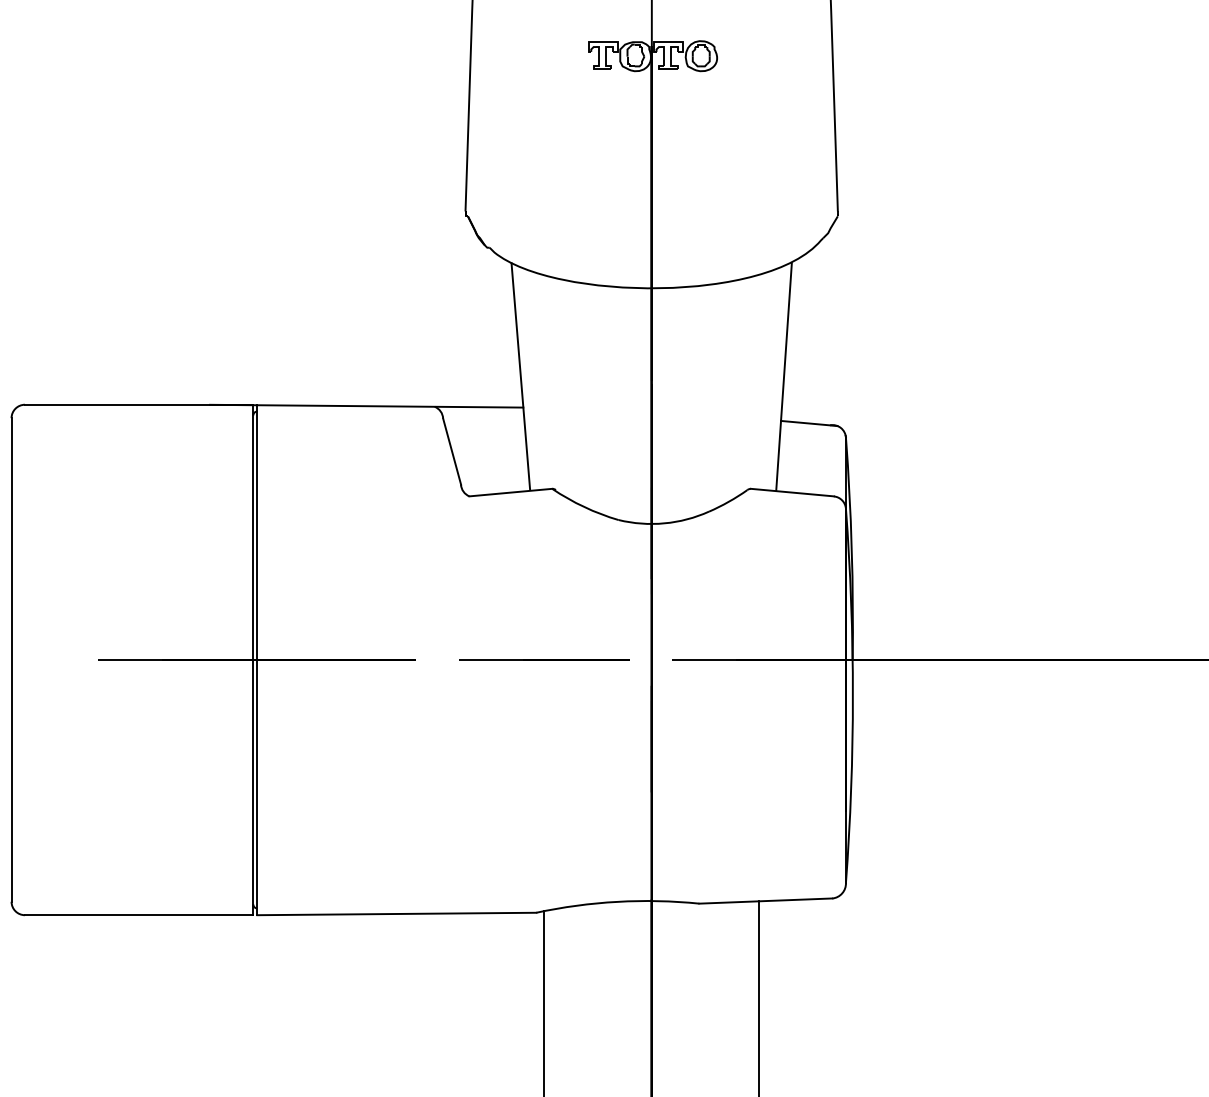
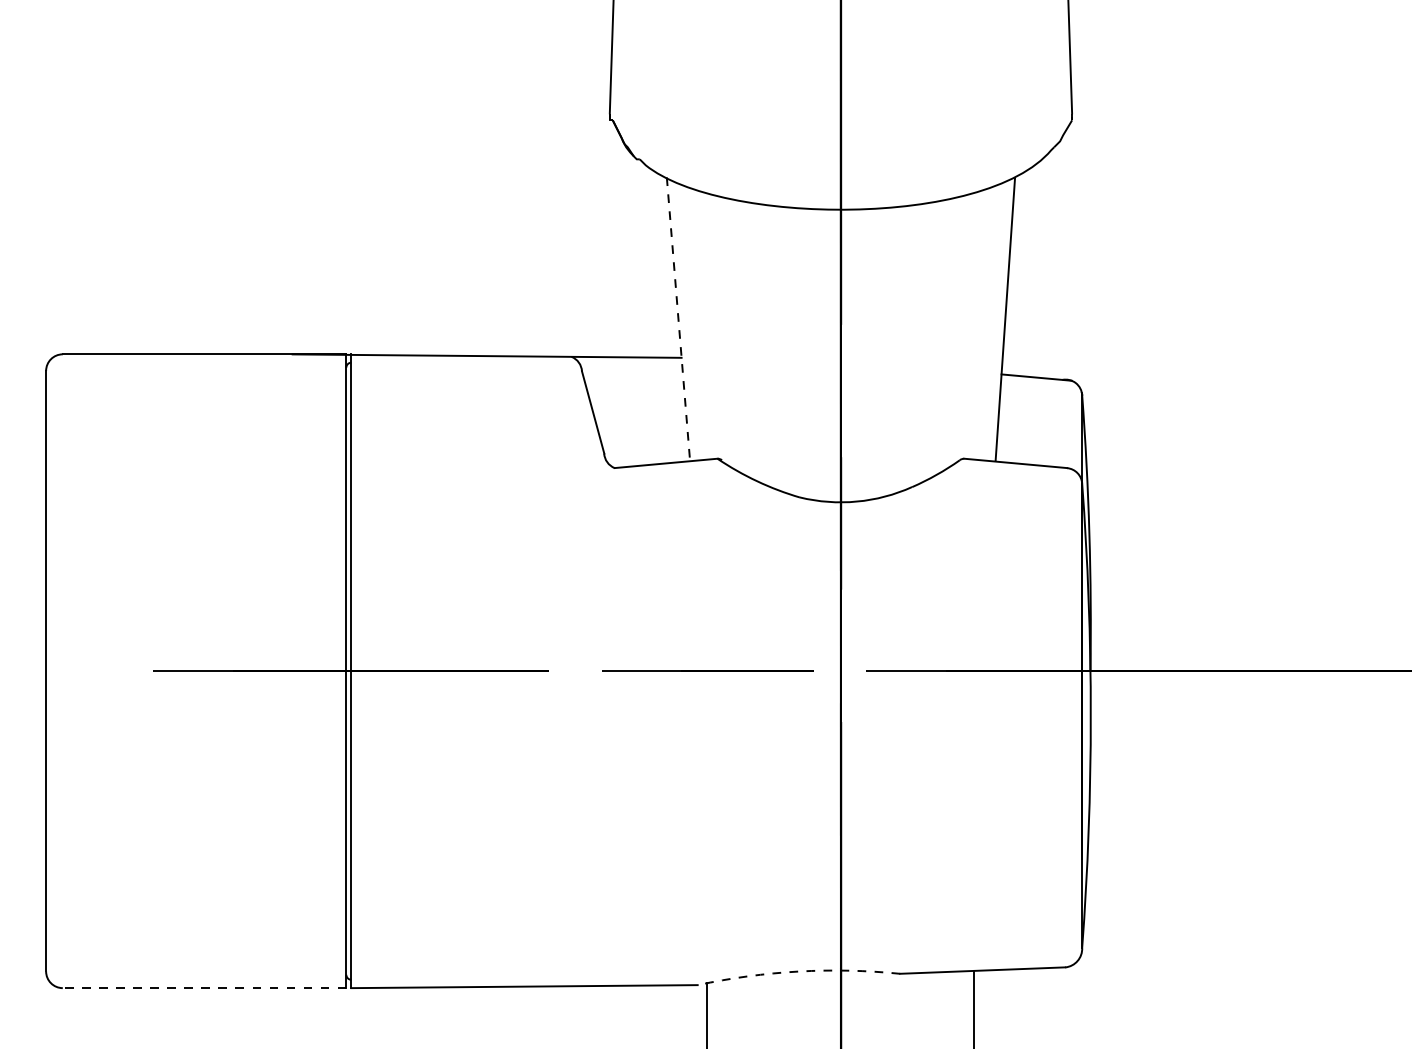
line: (520, 376) -> (678, 319), solid -> dashed
arc: (617, 901) -> (798, 971), solid -> dashed
line: (138, 915) -> (203, 988), solid -> dashed

